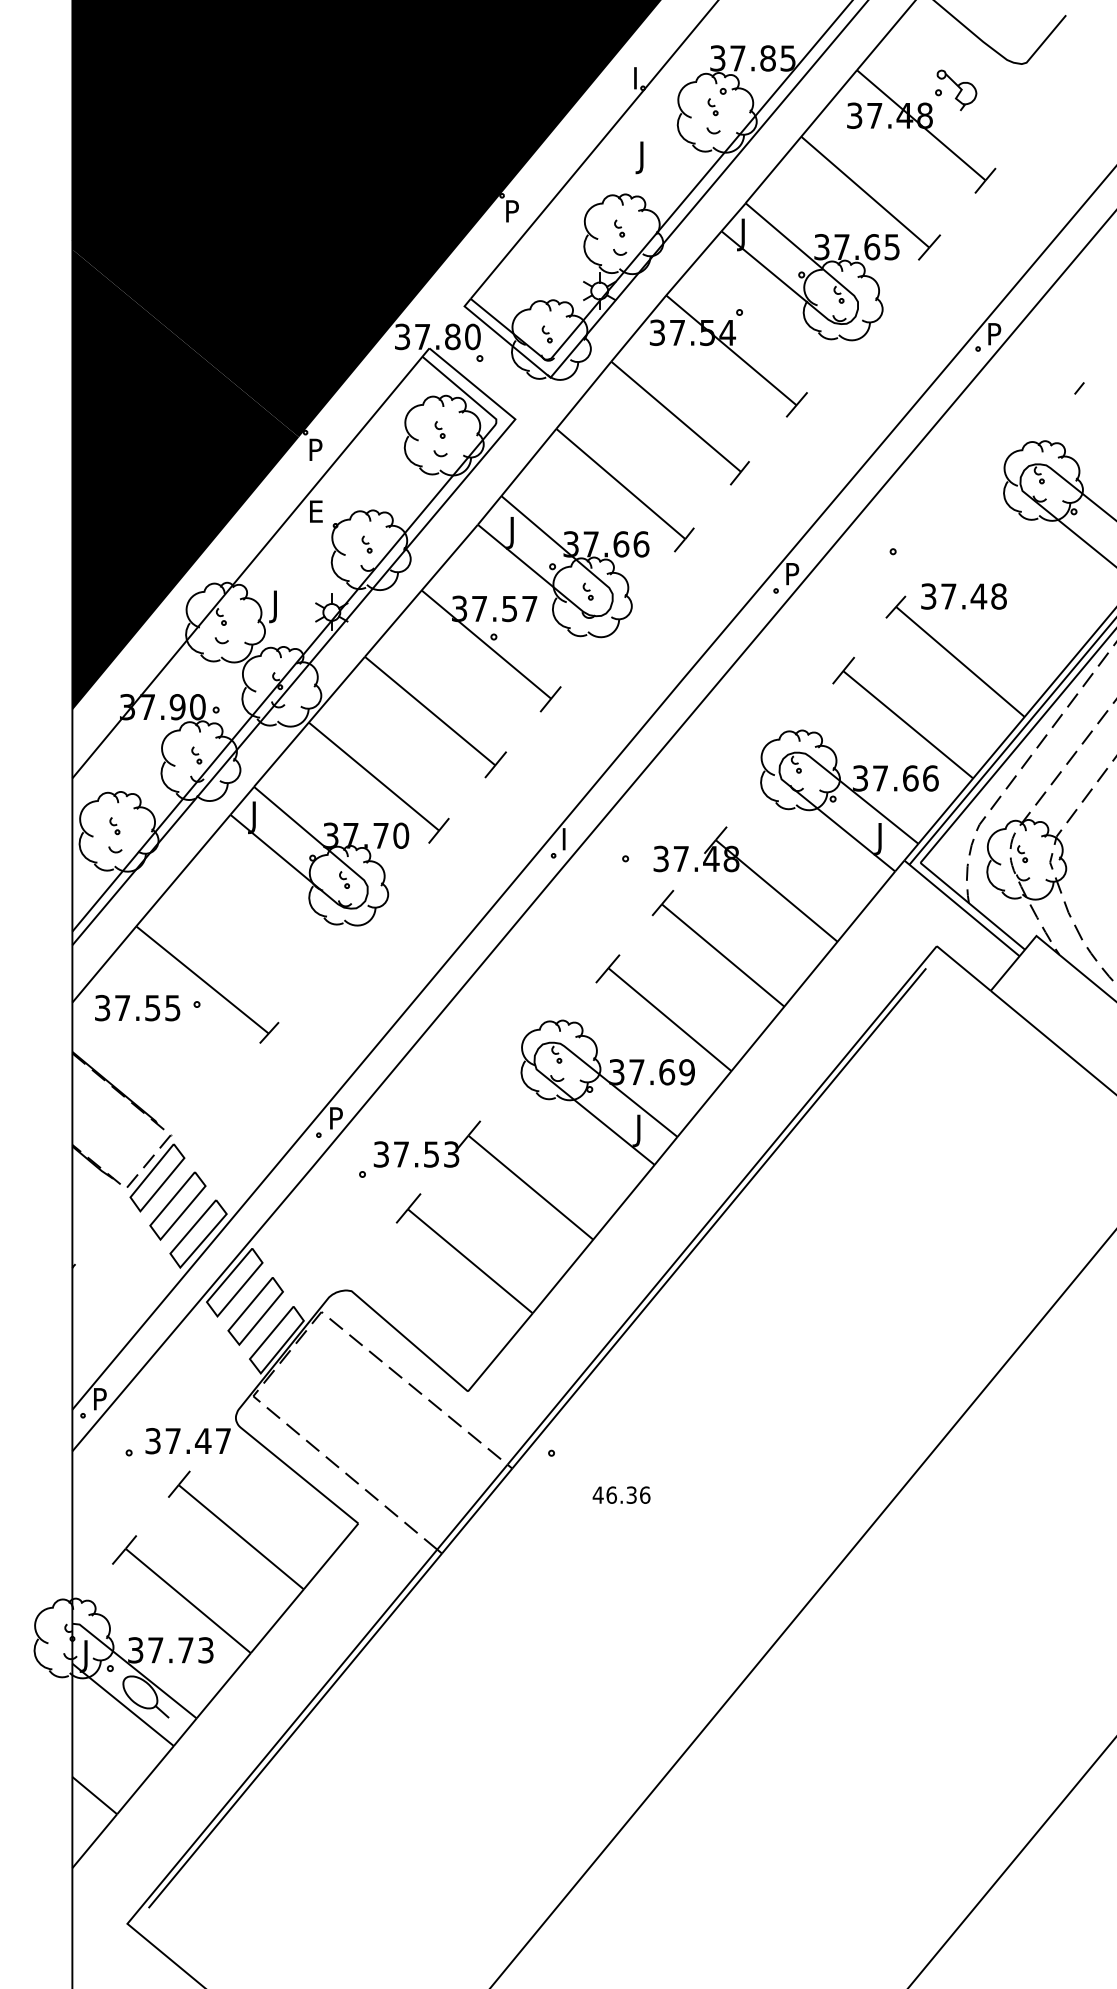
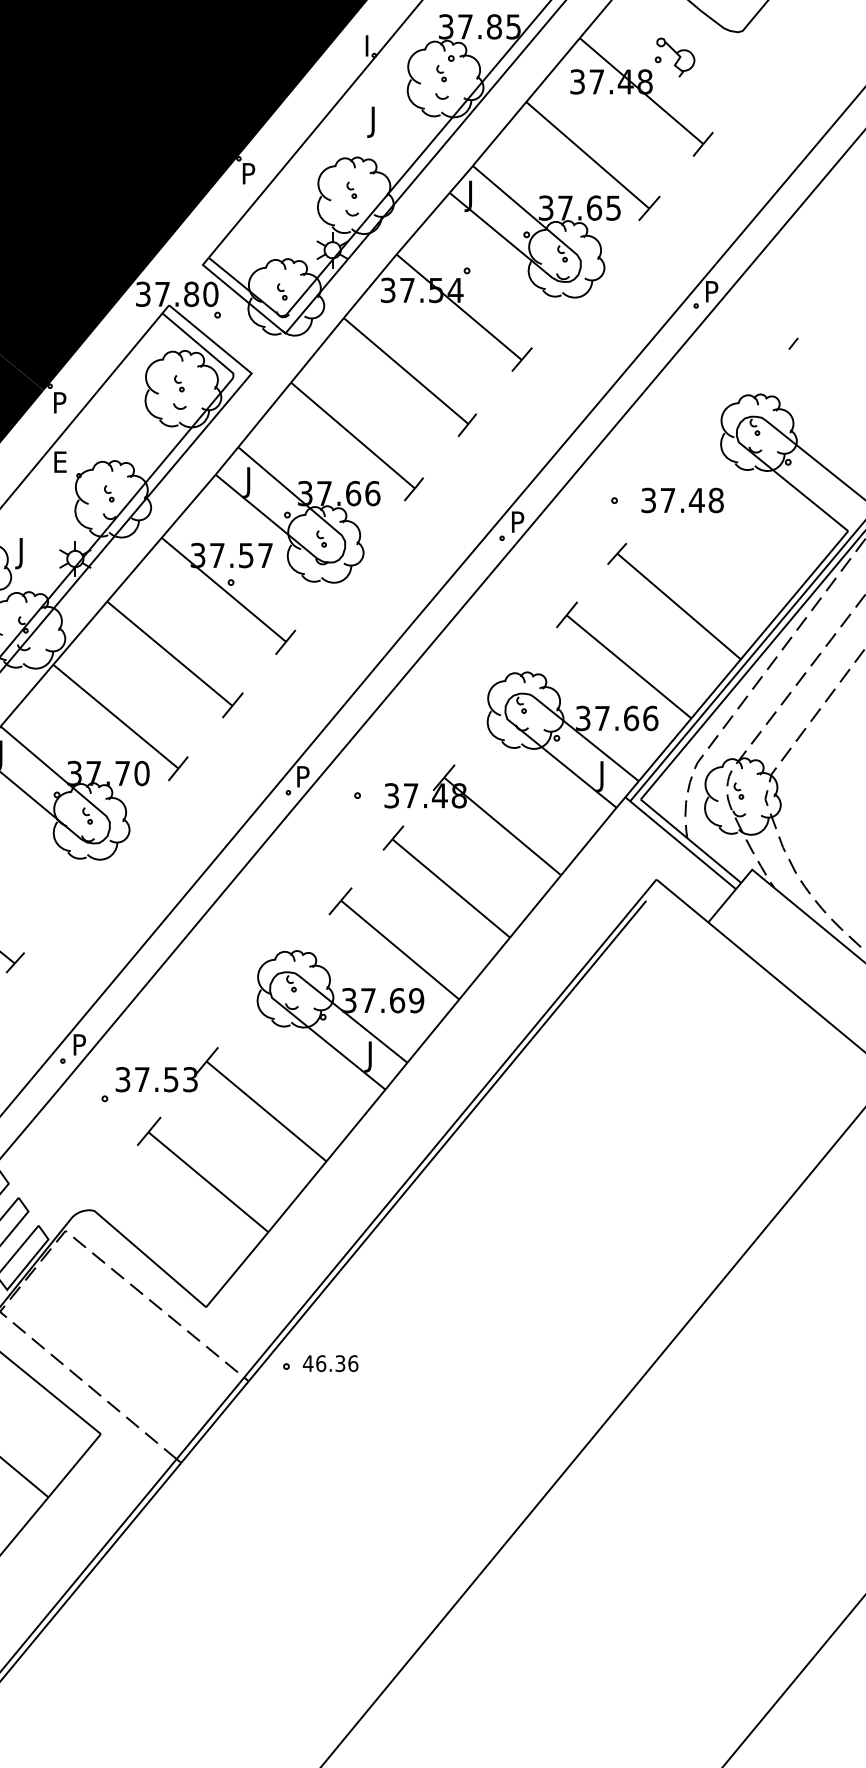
text: (963, 596) -> (682, 500), moved
text: (570, 834) -> (304, 772), I -> P
text: (621, 1494) -> (330, 1362), moved

